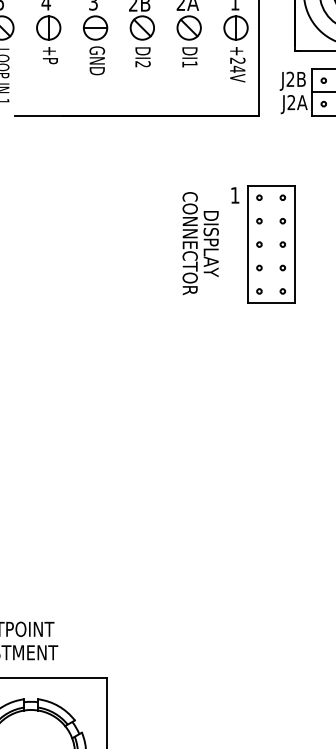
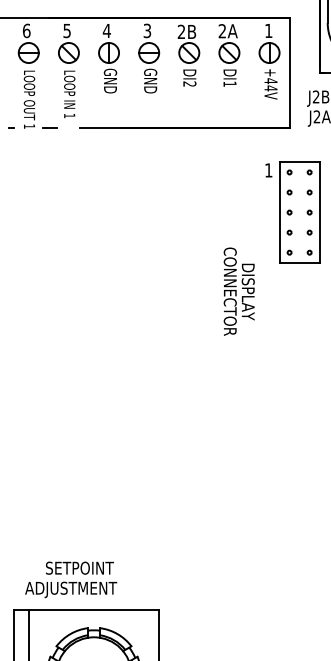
text: (50, 60) -> (110, 80), +P -> GND
text: (237, 61) -> (270, 81), +24V -> +44V
text: (199, 243) -> (238, 291), moved
part: (262, 244) -> (292, 212), moved

